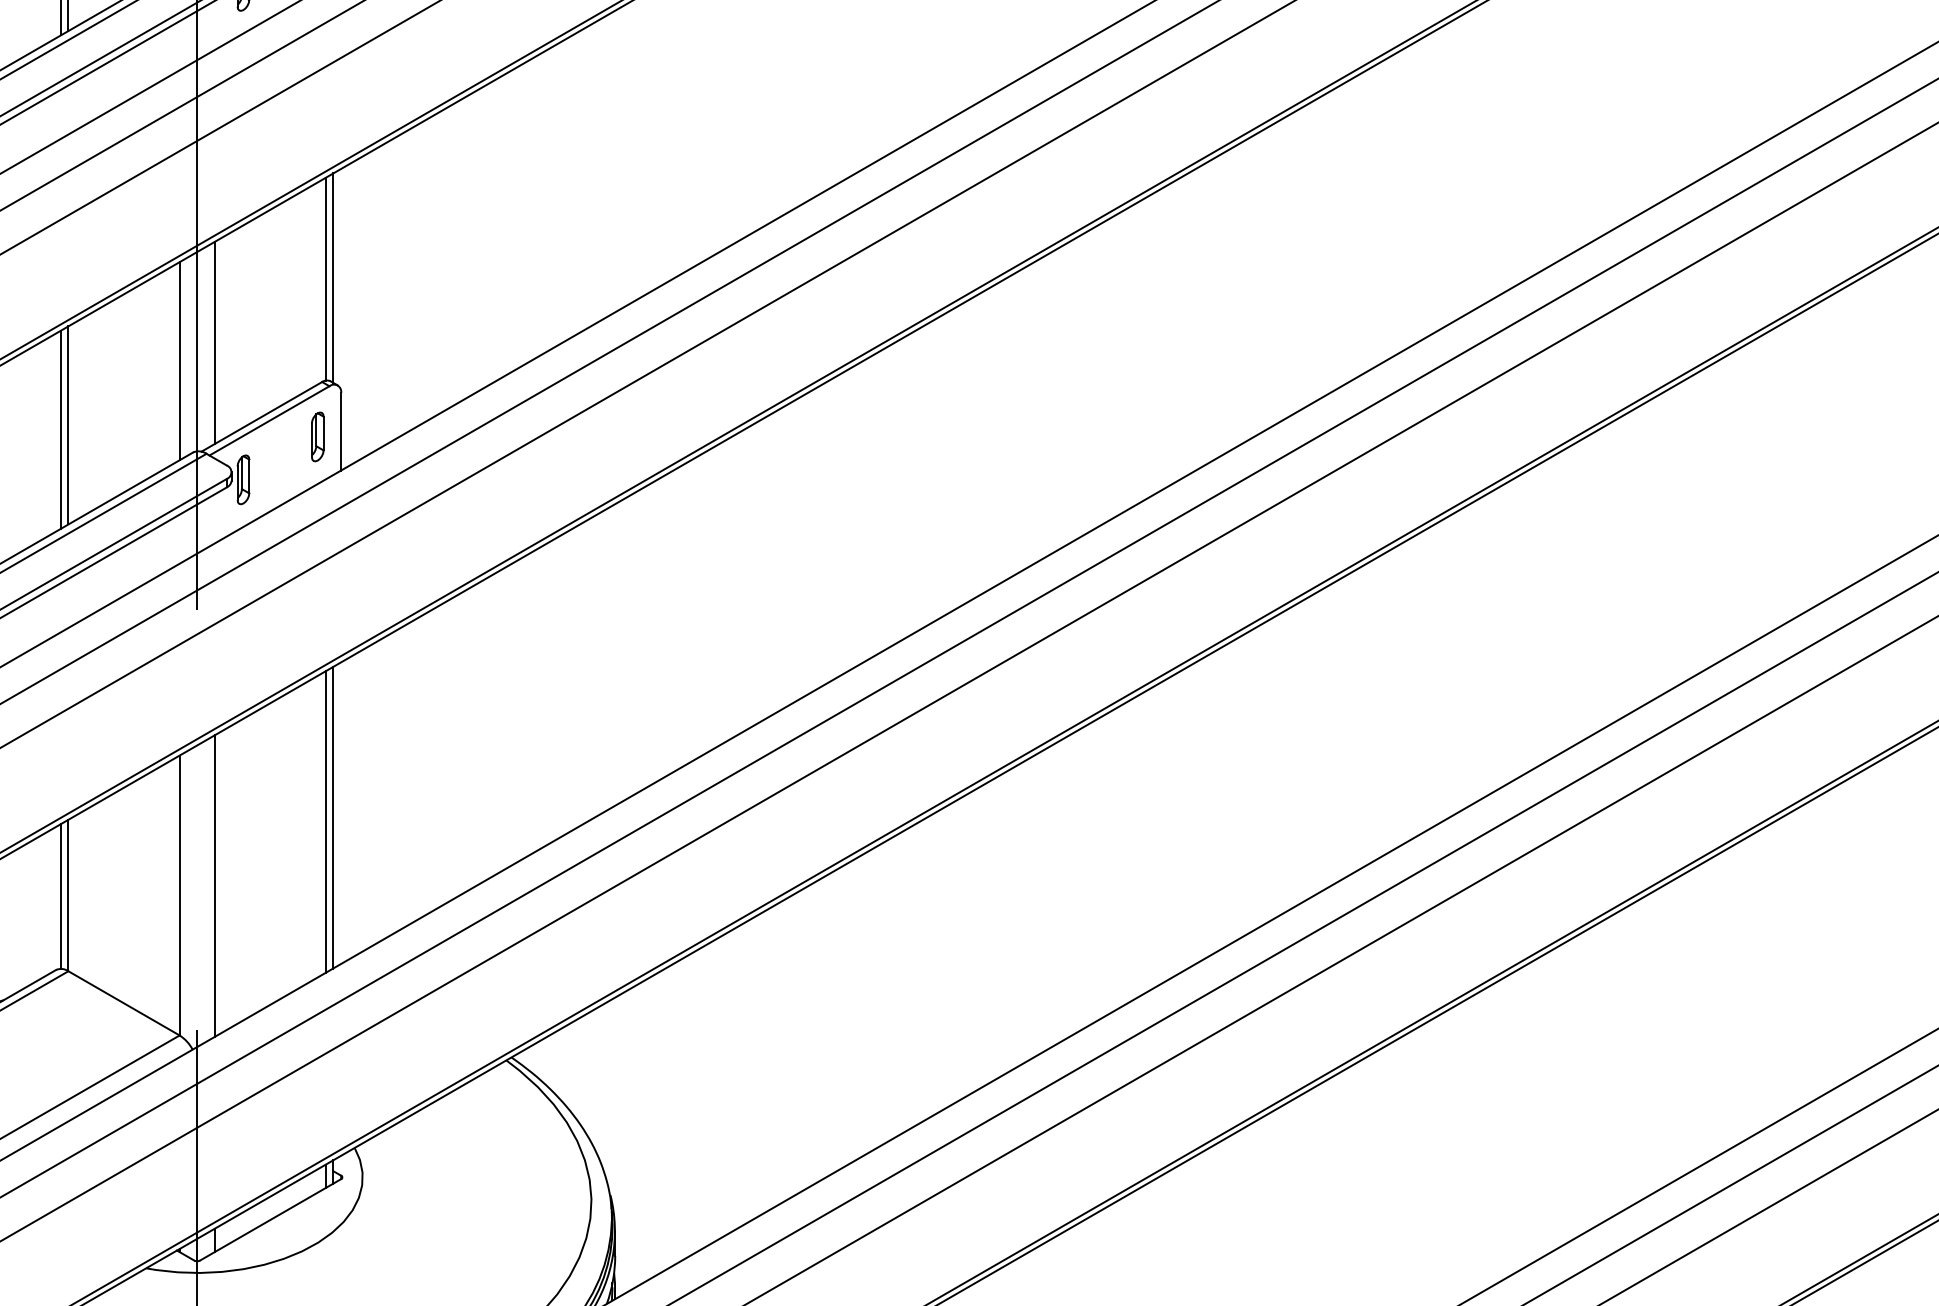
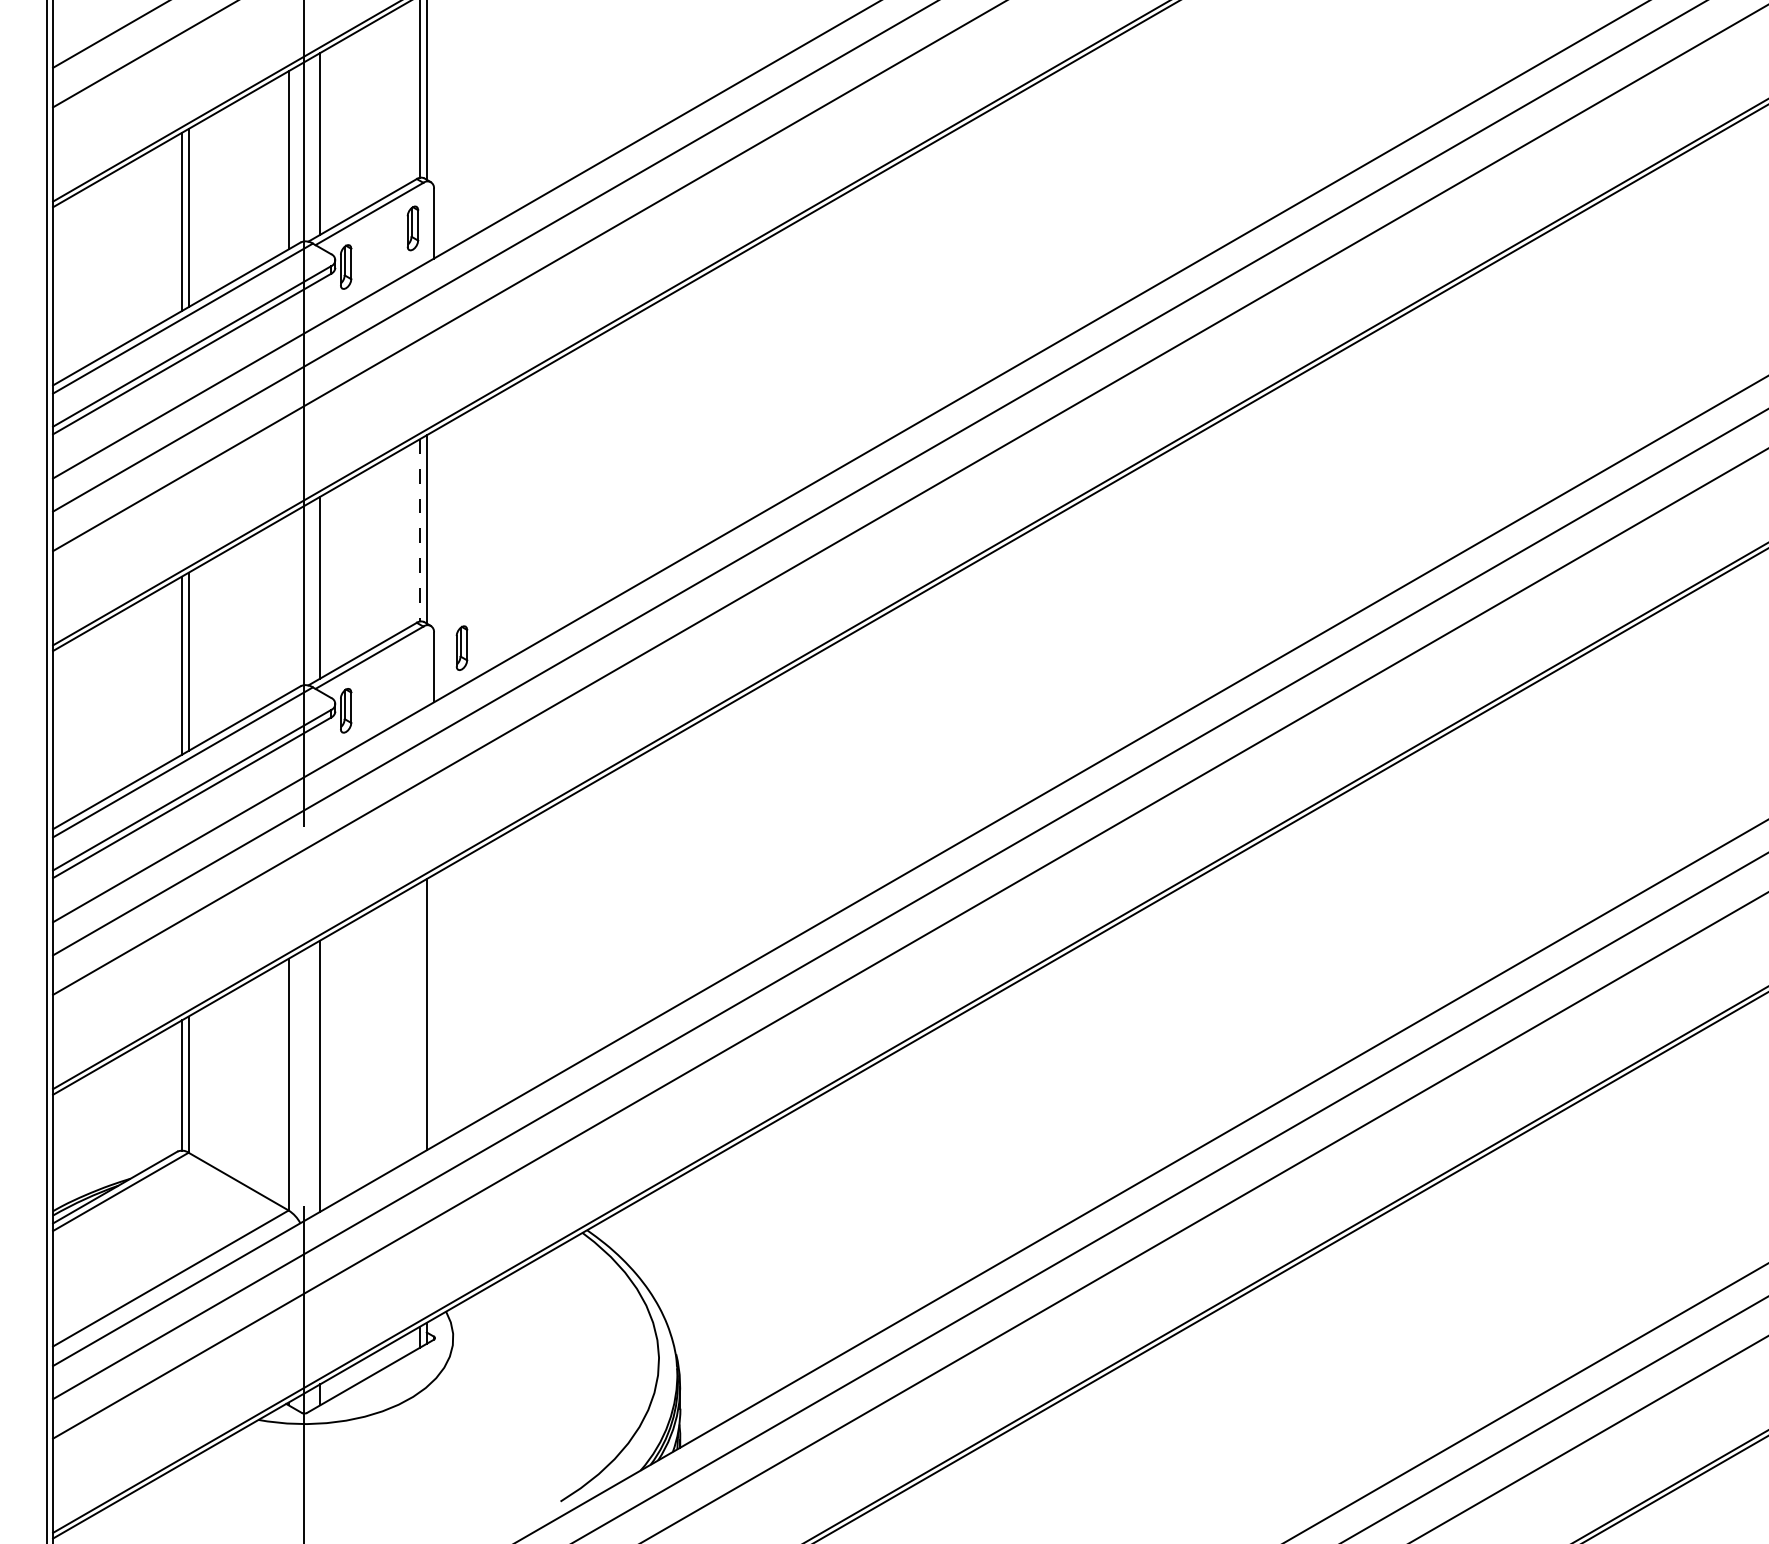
line: (326, 279) -> (420, 530), solid -> dashed
line: (179, 361) -> (288, 604), removed
part: (317, 436) -> (461, 647), moved
line: (326, 821) -> (420, 1018), removed

